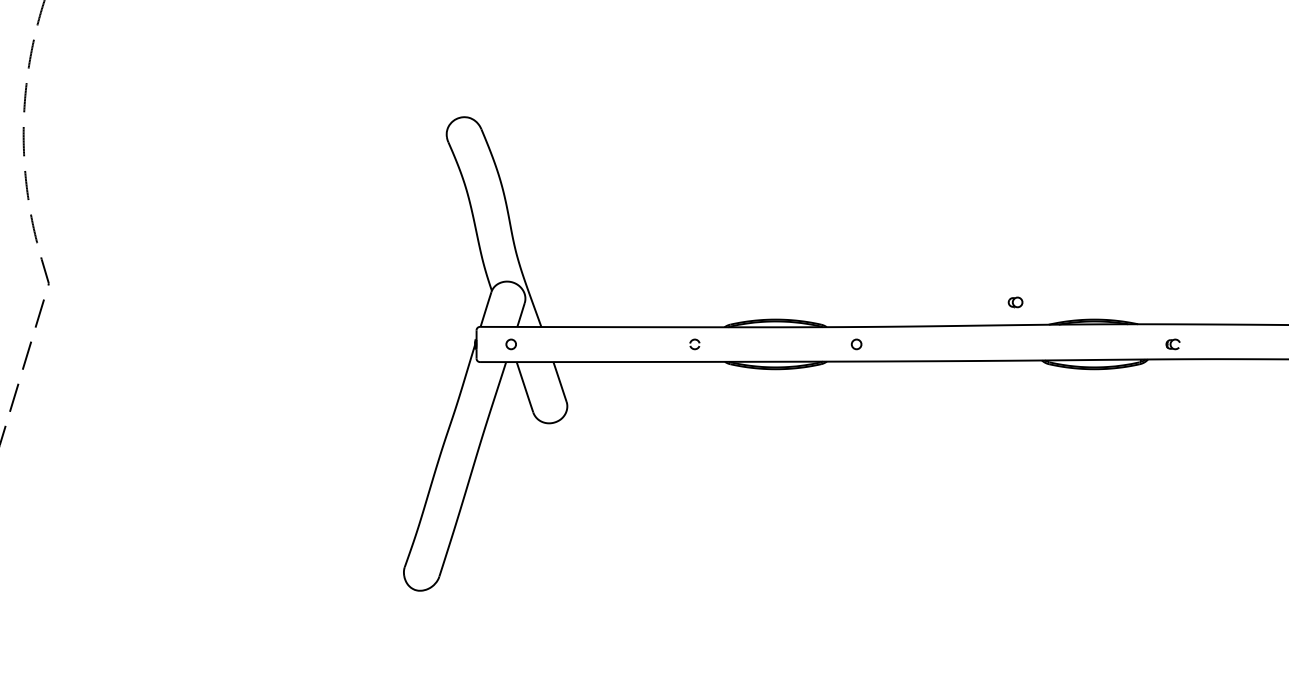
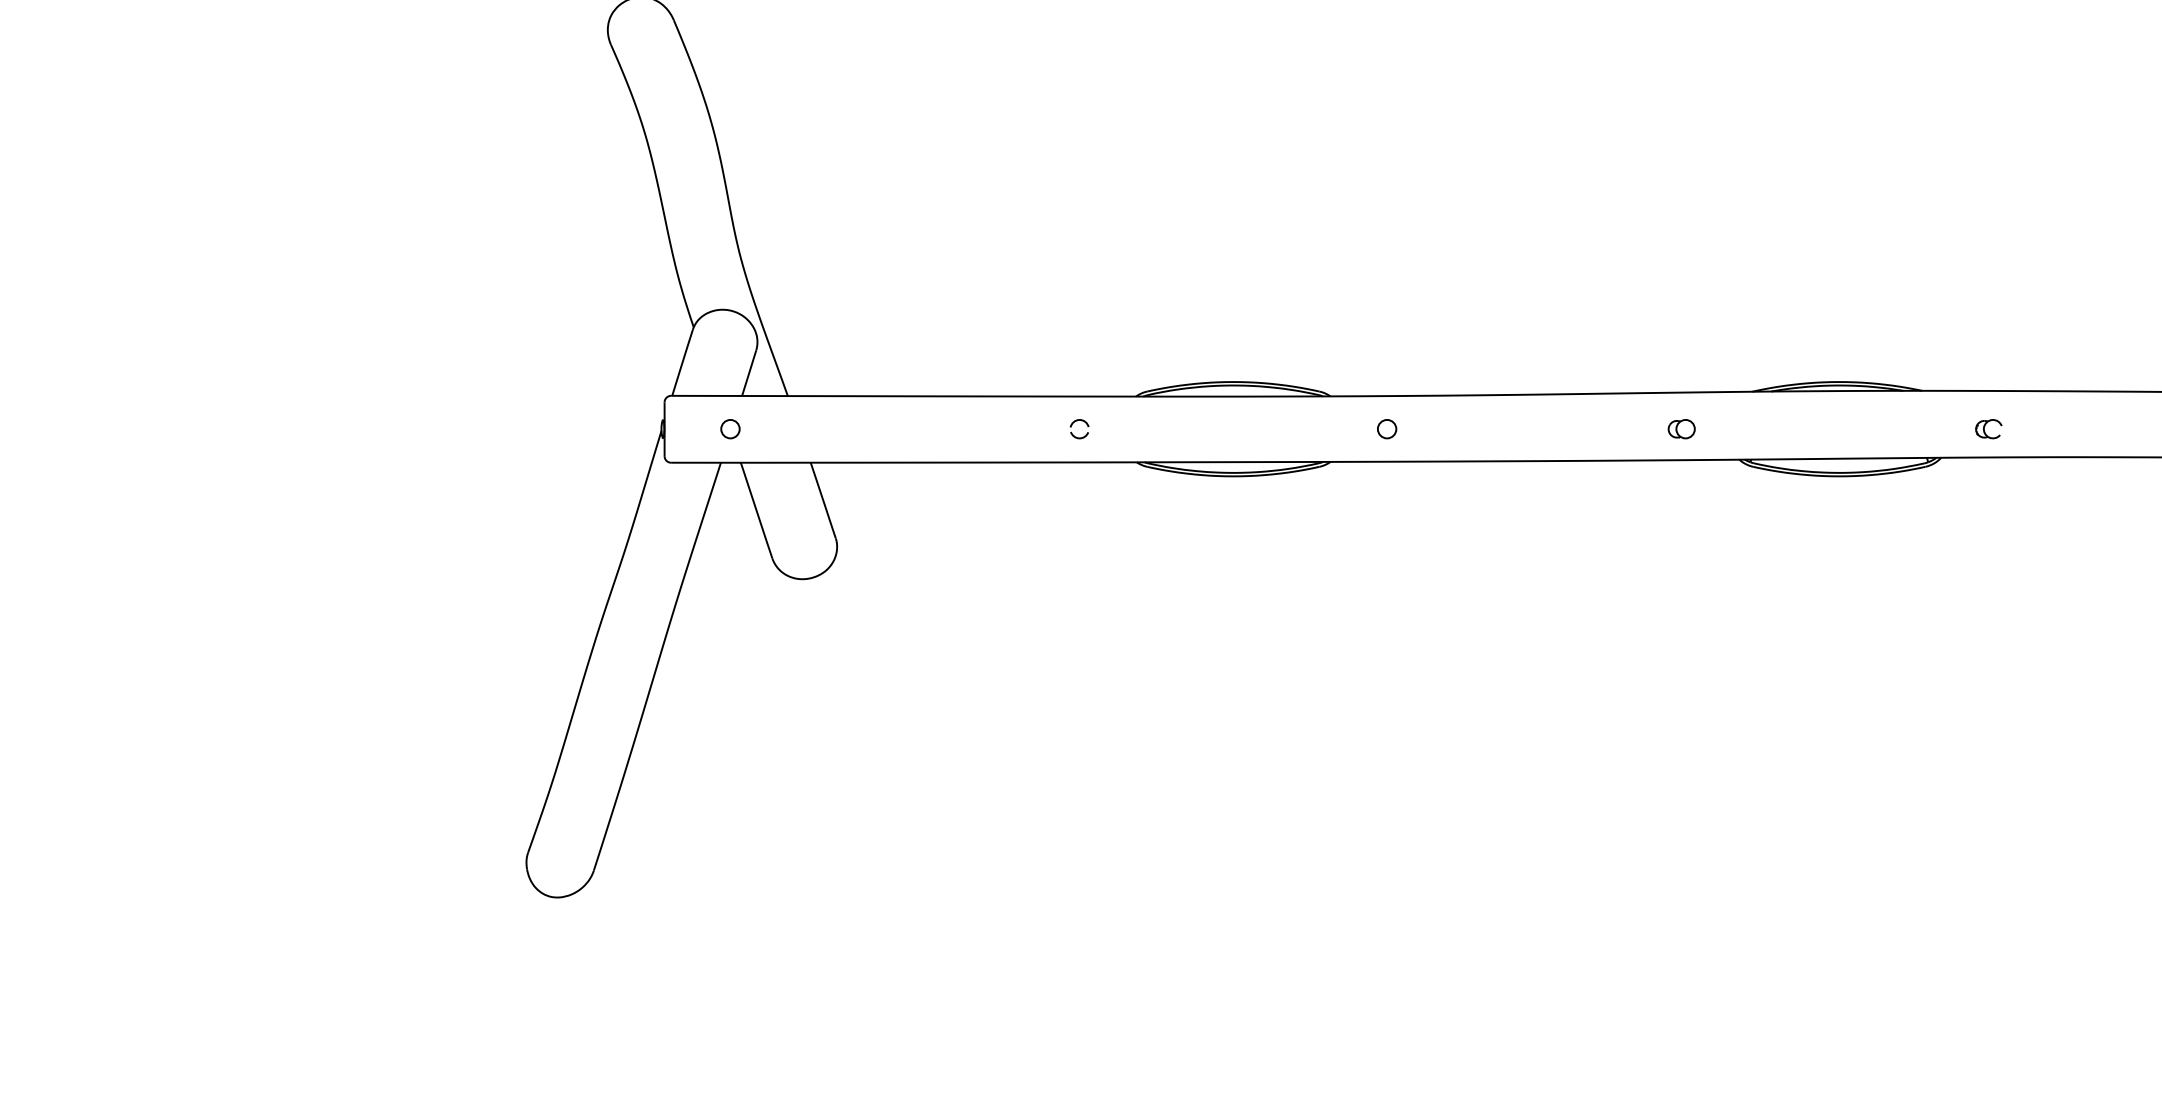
part: (1015, 302) -> (1681, 429), moved

